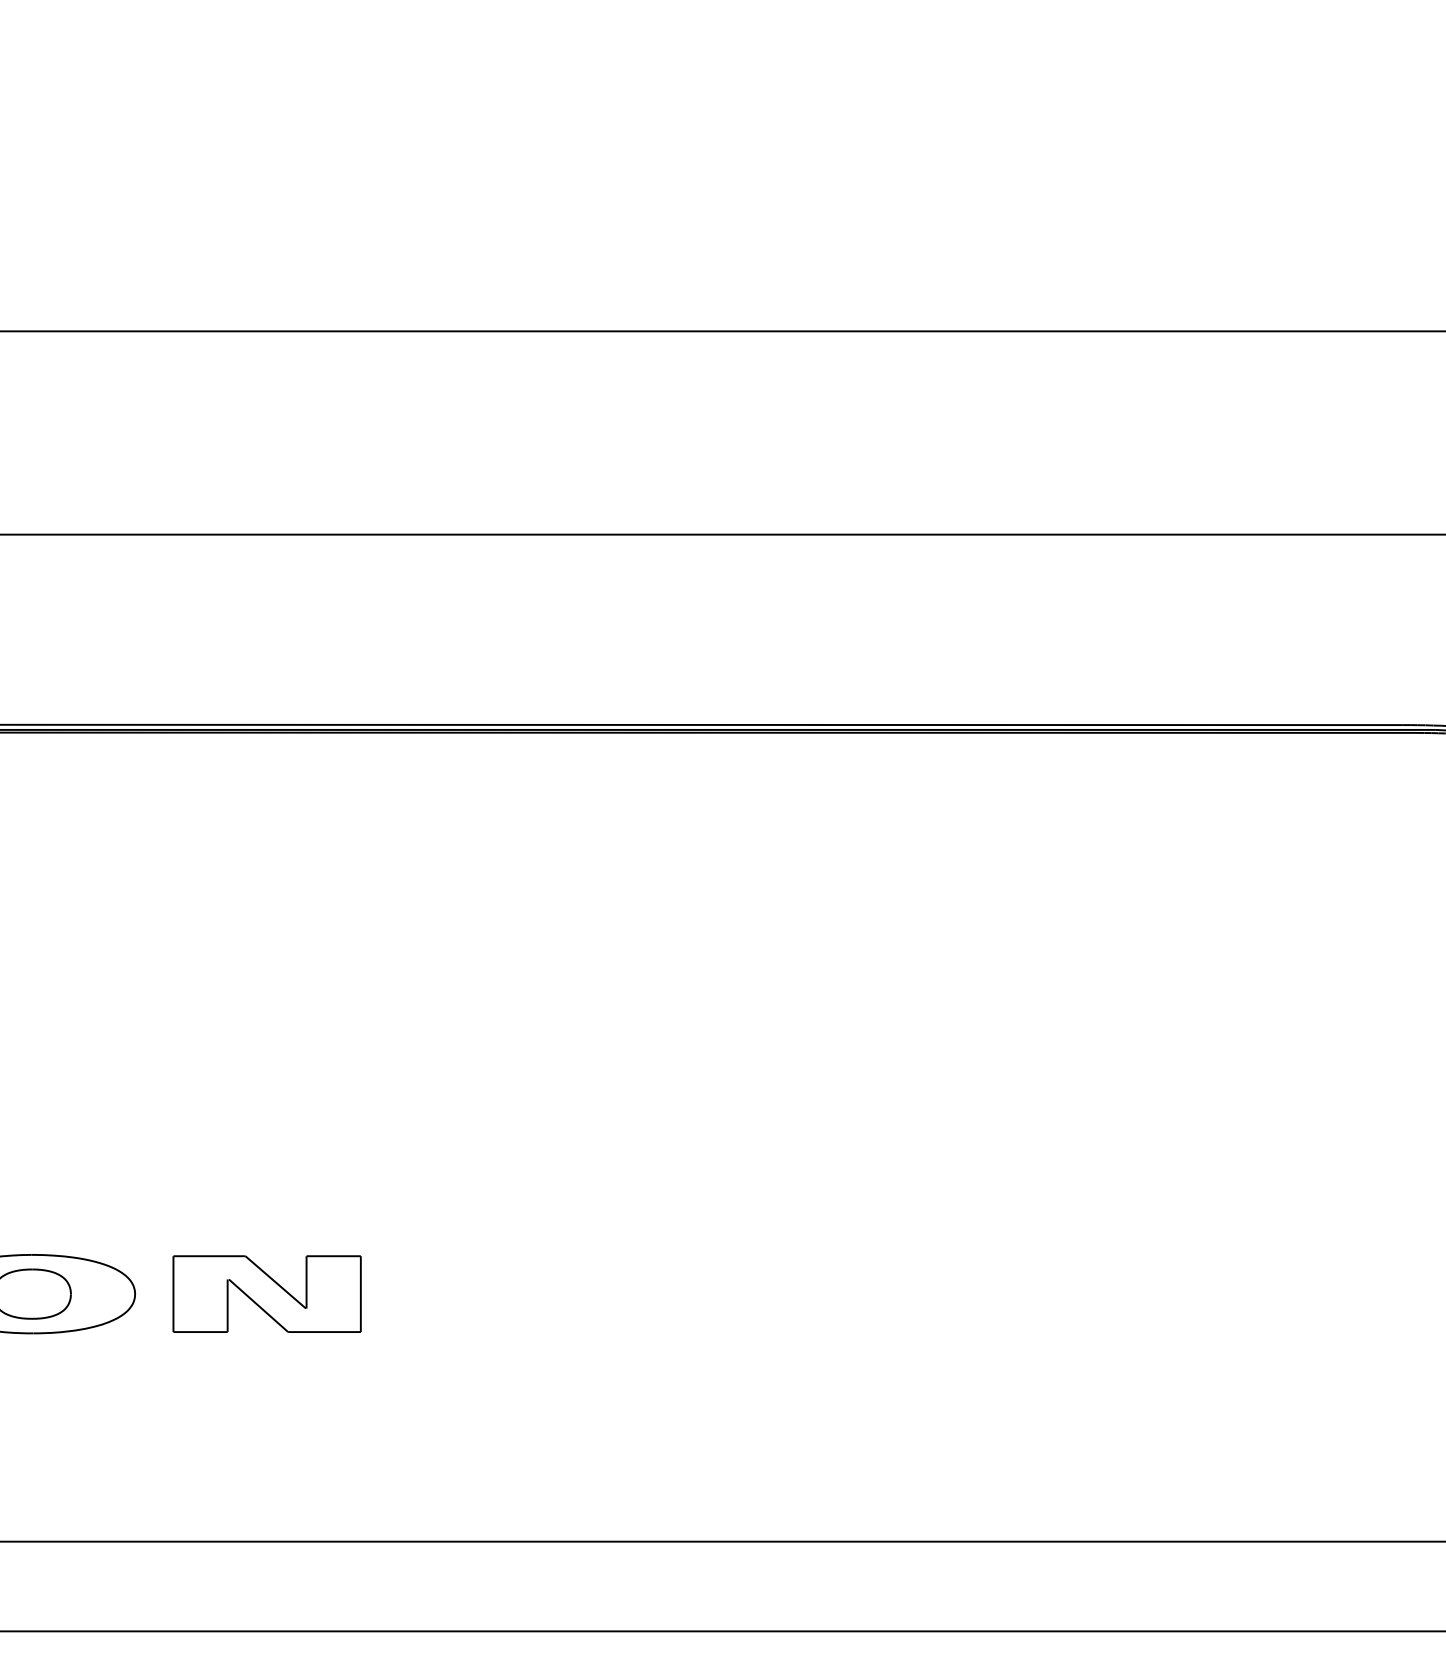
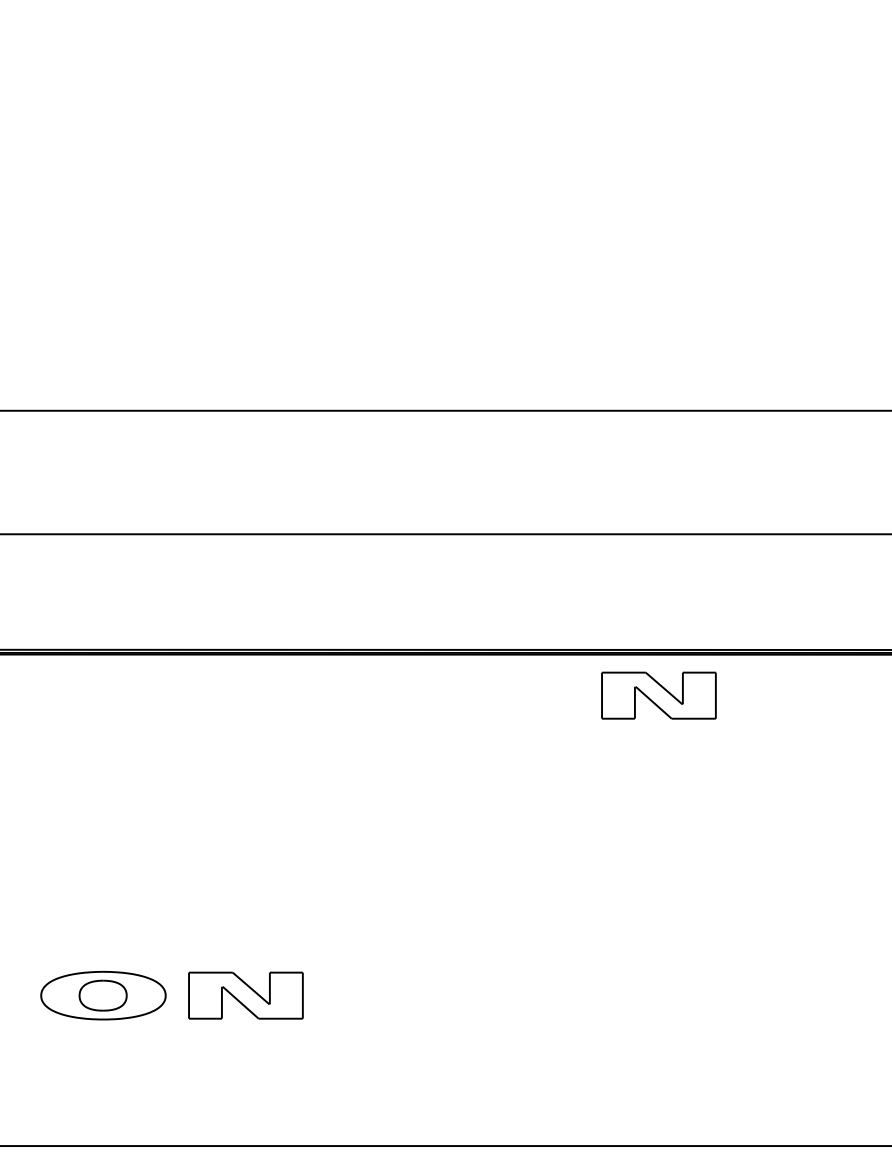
part: (946, 800) -> (658, 695), added

